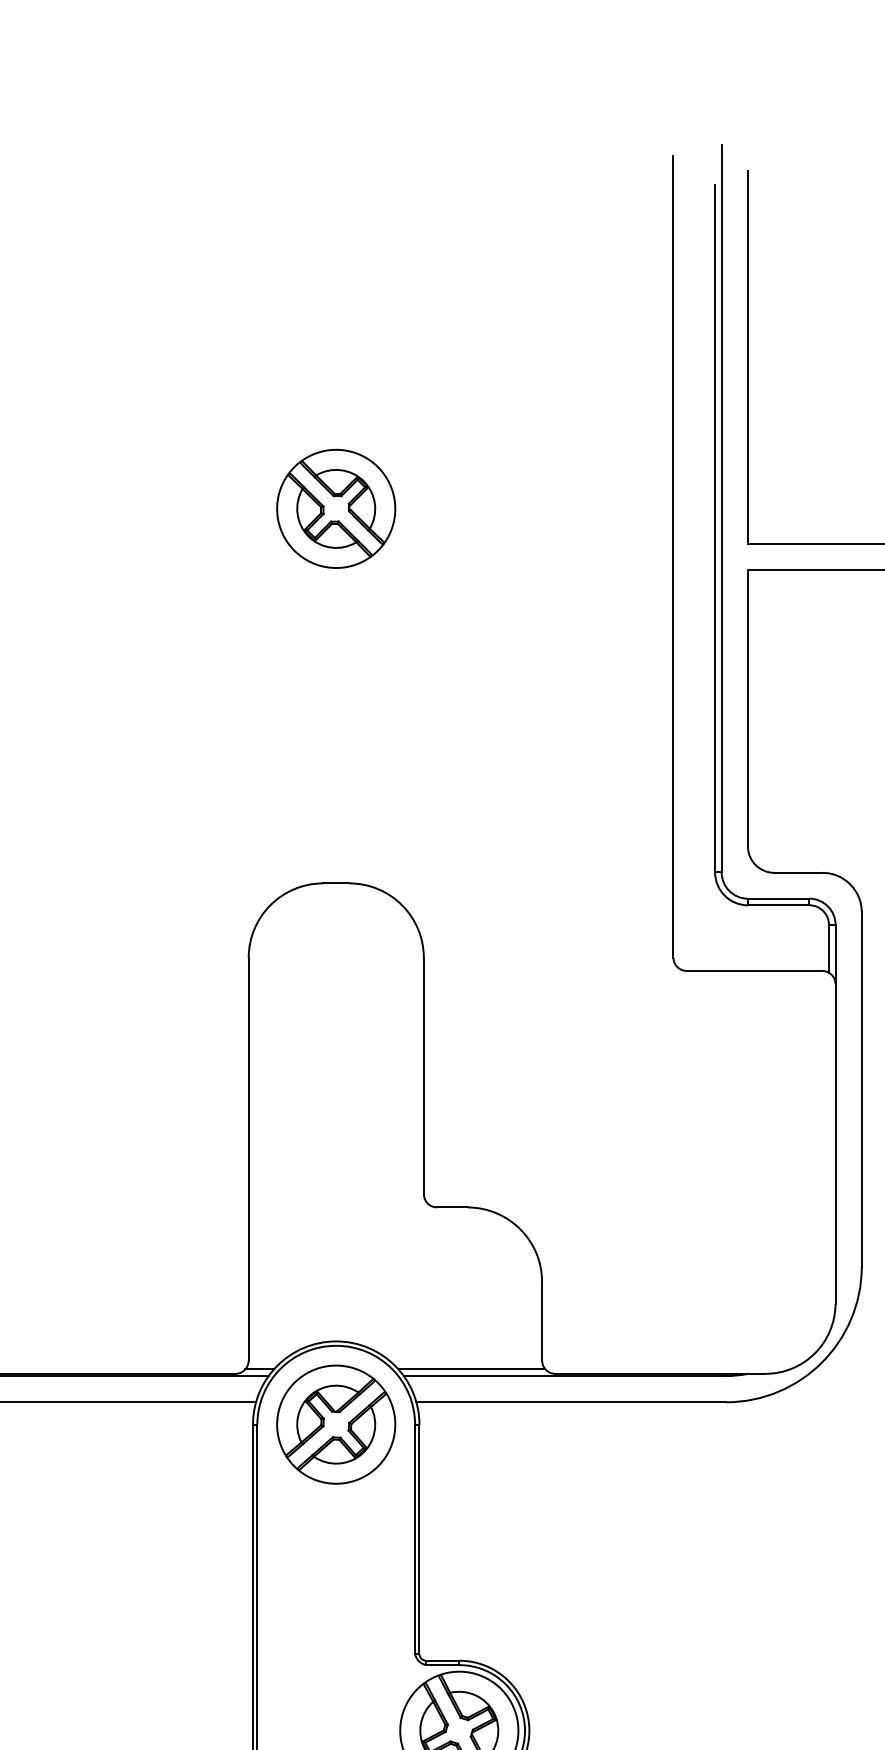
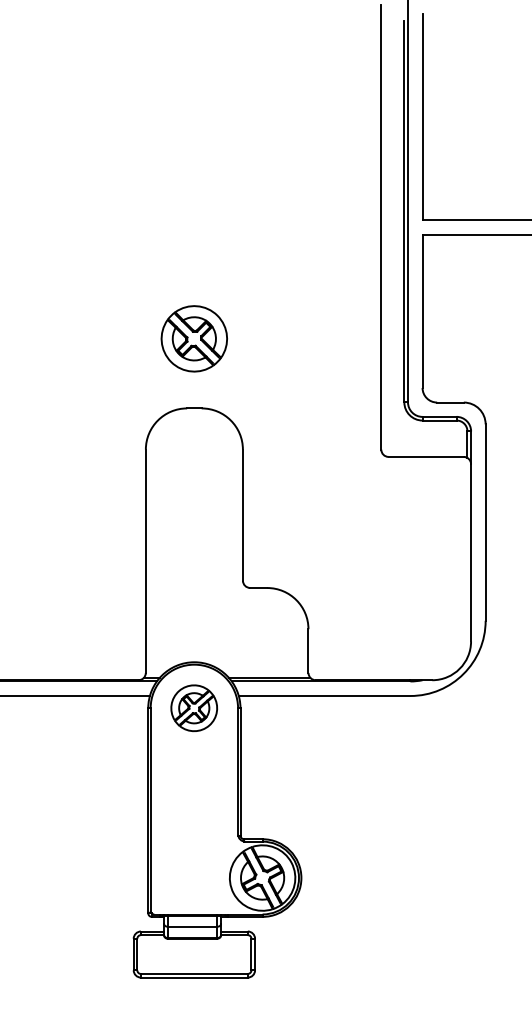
part: (334, 508) -> (193, 338), moved
part: (334, 1423) -> (193, 707), size x0.7

